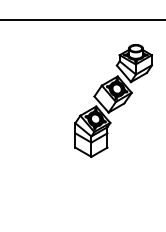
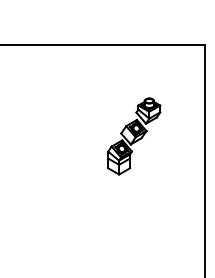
part: (112, 100) -> (133, 136), size x0.6

